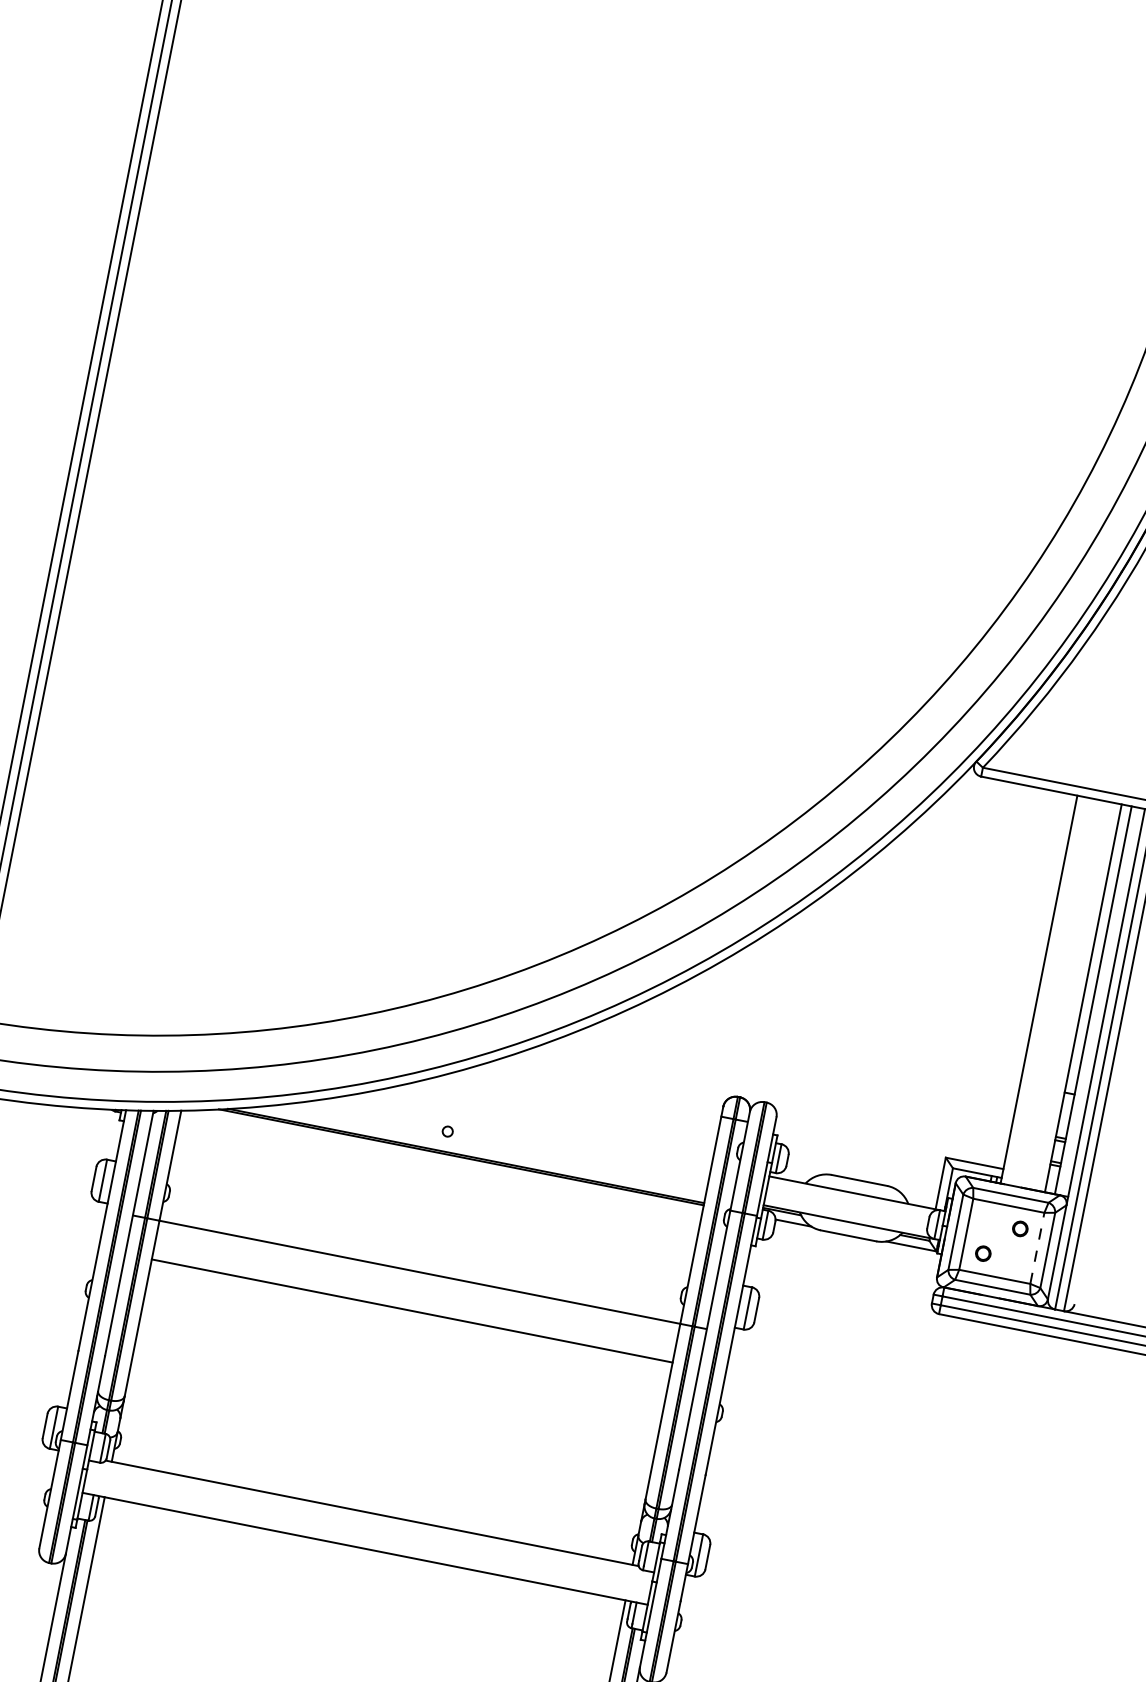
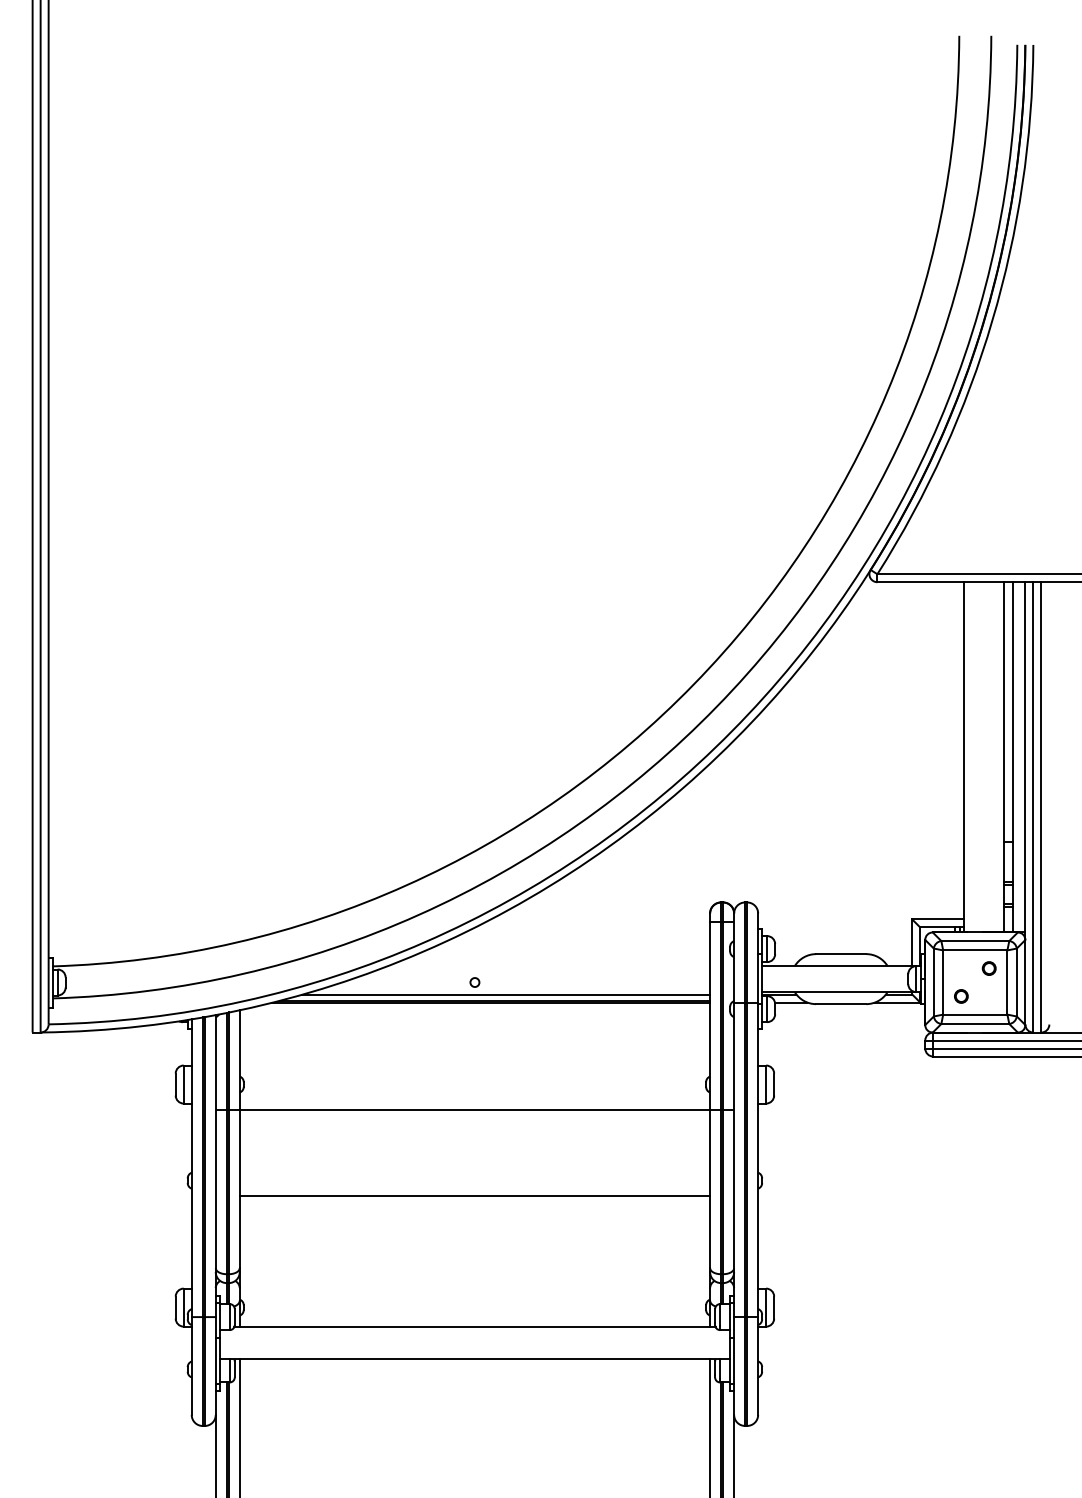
line: (480, 1151) -> (506, 994), added
line: (1037, 1248) -> (1007, 982), dashed -> solid
line: (411, 1310) -> (474, 1195), moved

